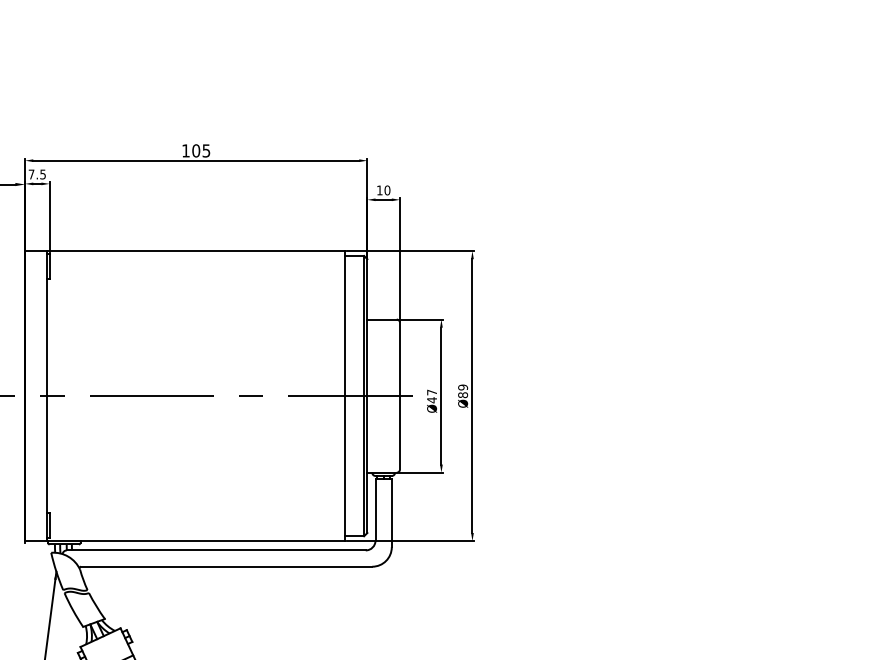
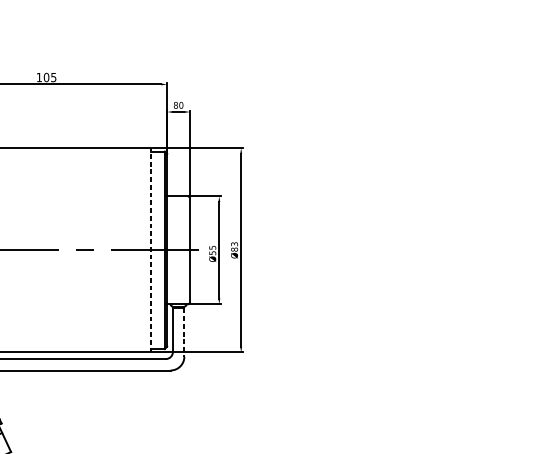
text: (379, 190) -> (175, 105), 10 -> 80
text: (462, 387) -> (234, 244), Ø89 -> Ø83
line: (344, 395) -> (151, 249), solid -> dashed
text: (432, 396) -> (213, 250), Ø47 -> Ø55
line: (391, 513) -> (184, 332), solid -> dashed

